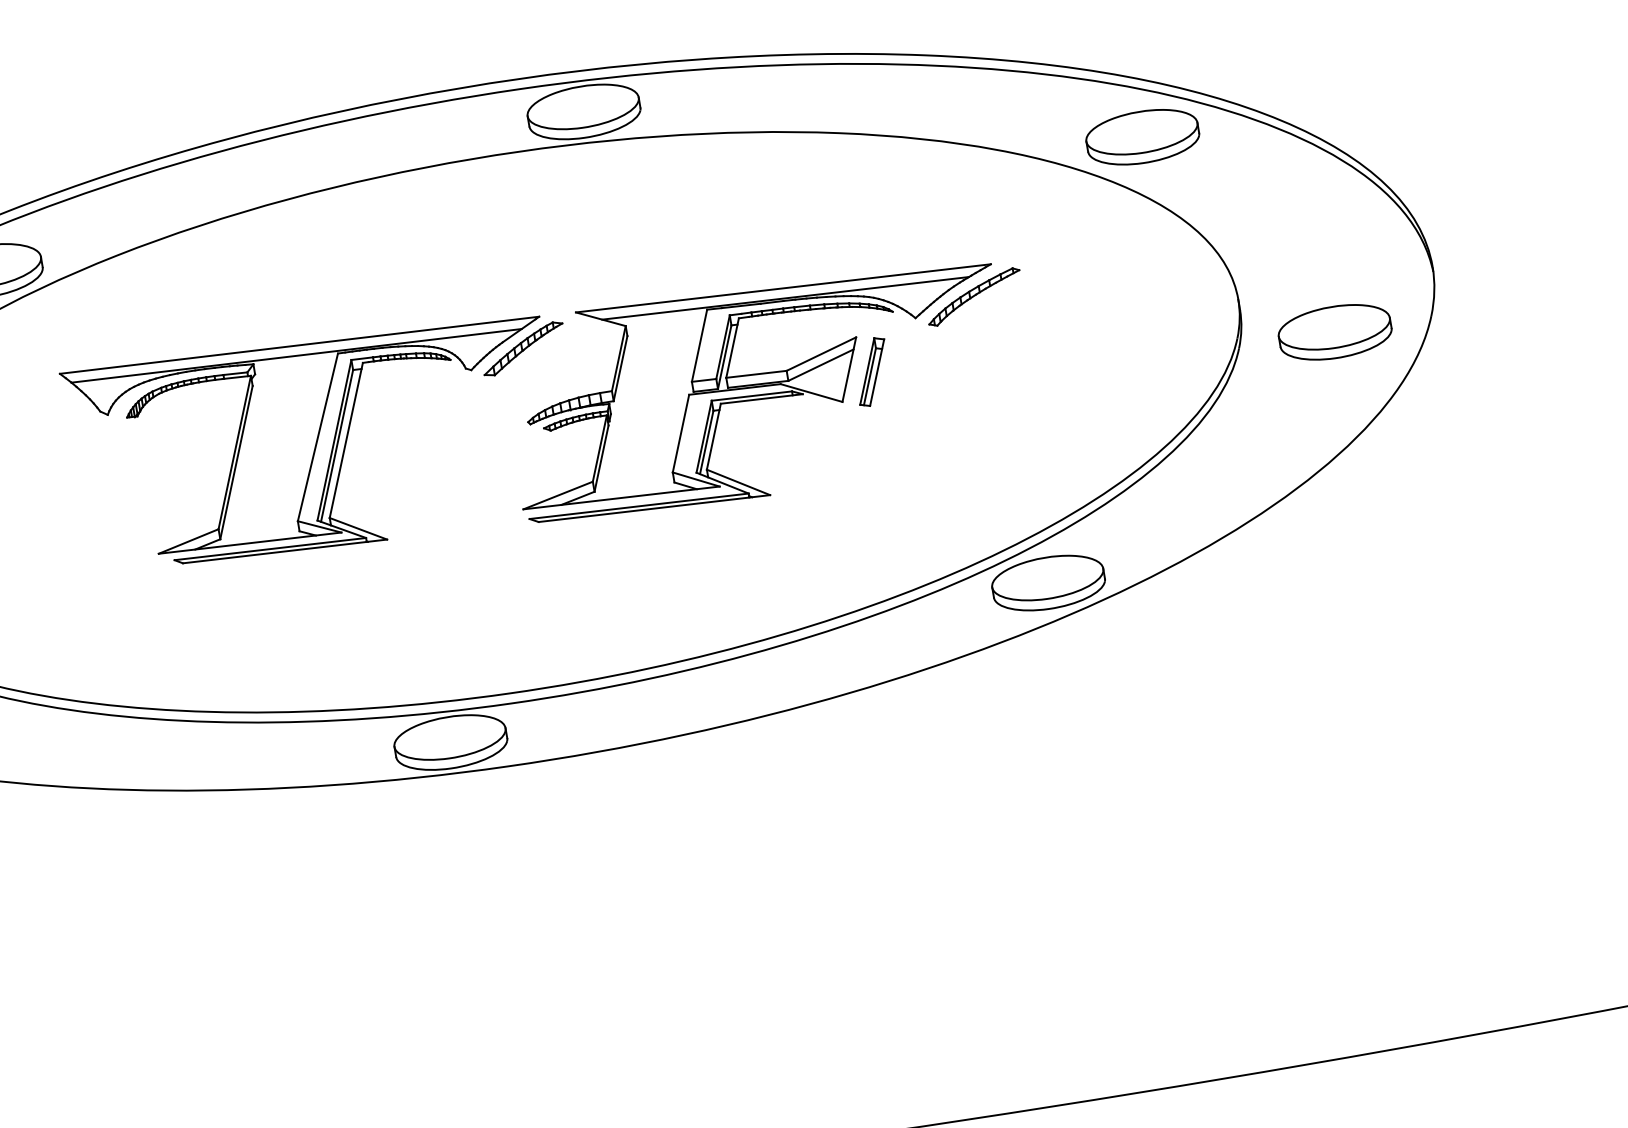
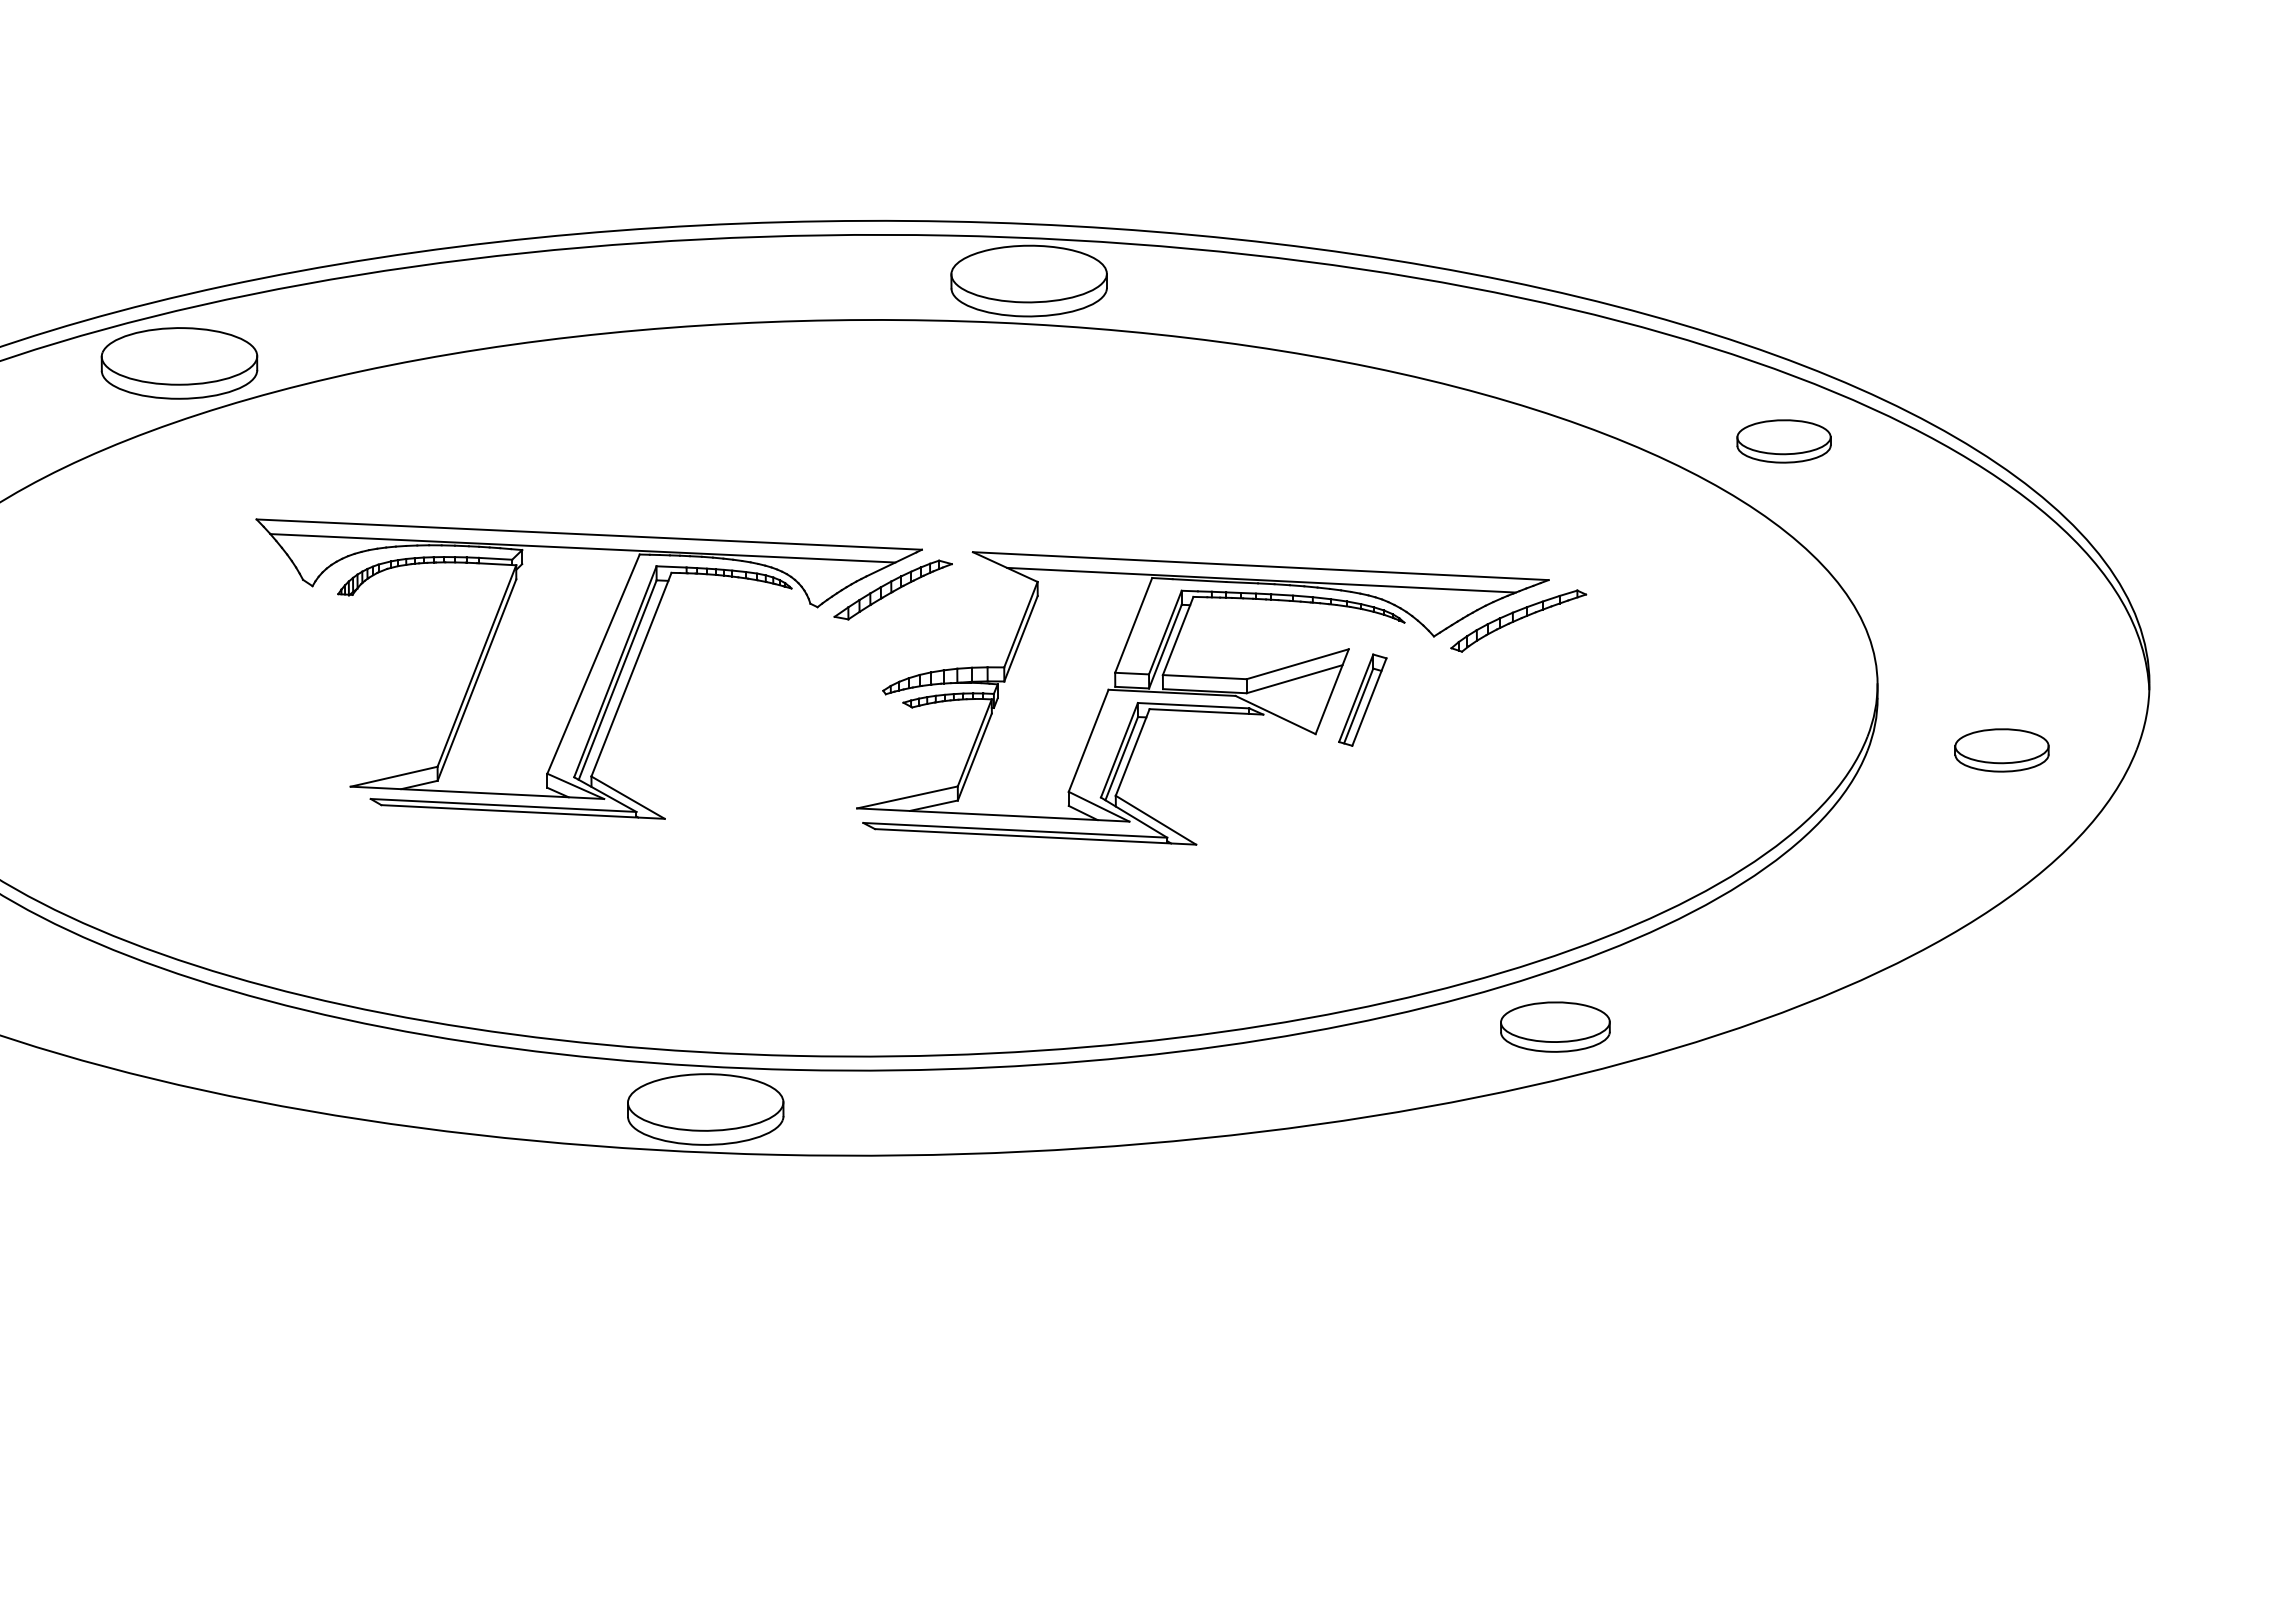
part: (1142, 137) -> (1783, 441), size x0.6
part: (1334, 332) -> (2001, 750), size x0.6
part: (1048, 582) -> (1555, 1026), size x0.7

